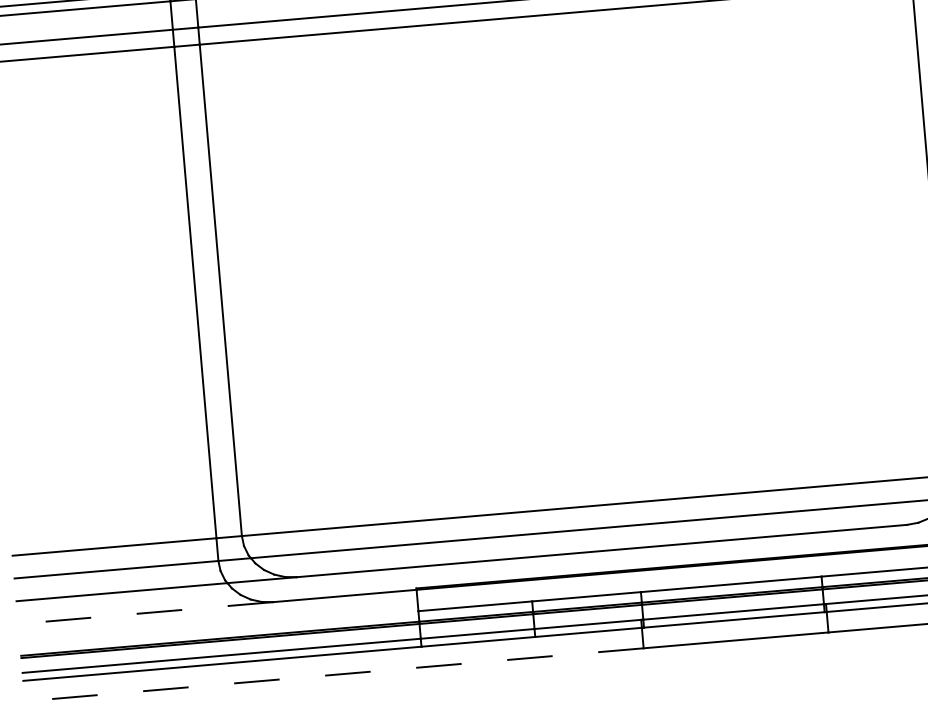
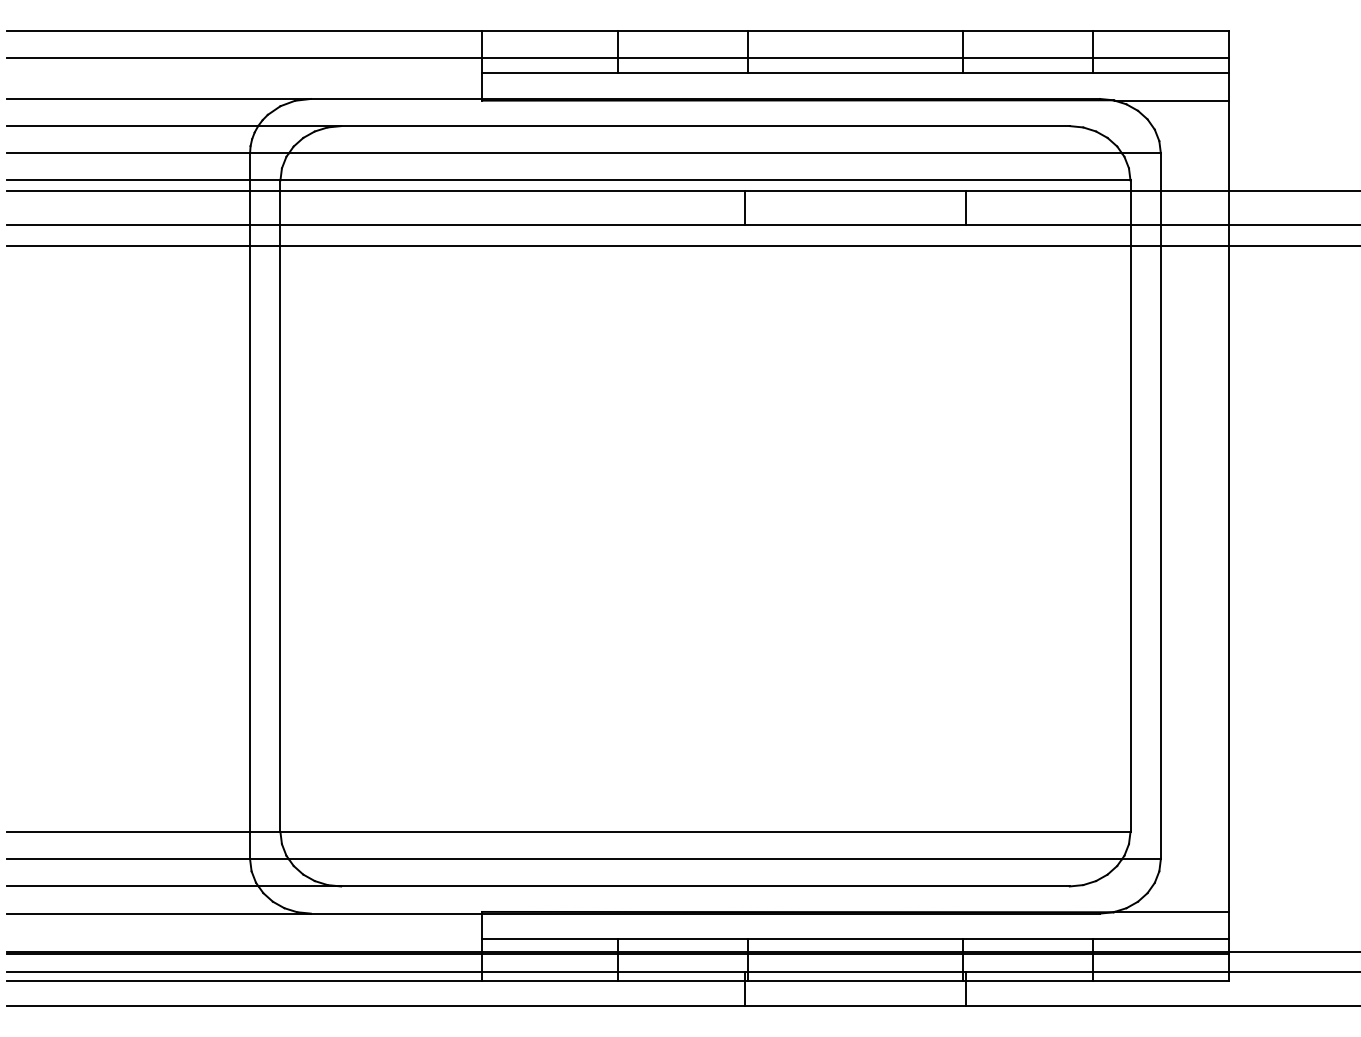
line: (145, 612) -> (158, 913), dashed -> solid
line: (333, 674) -> (375, 1005), dashed -> solid

